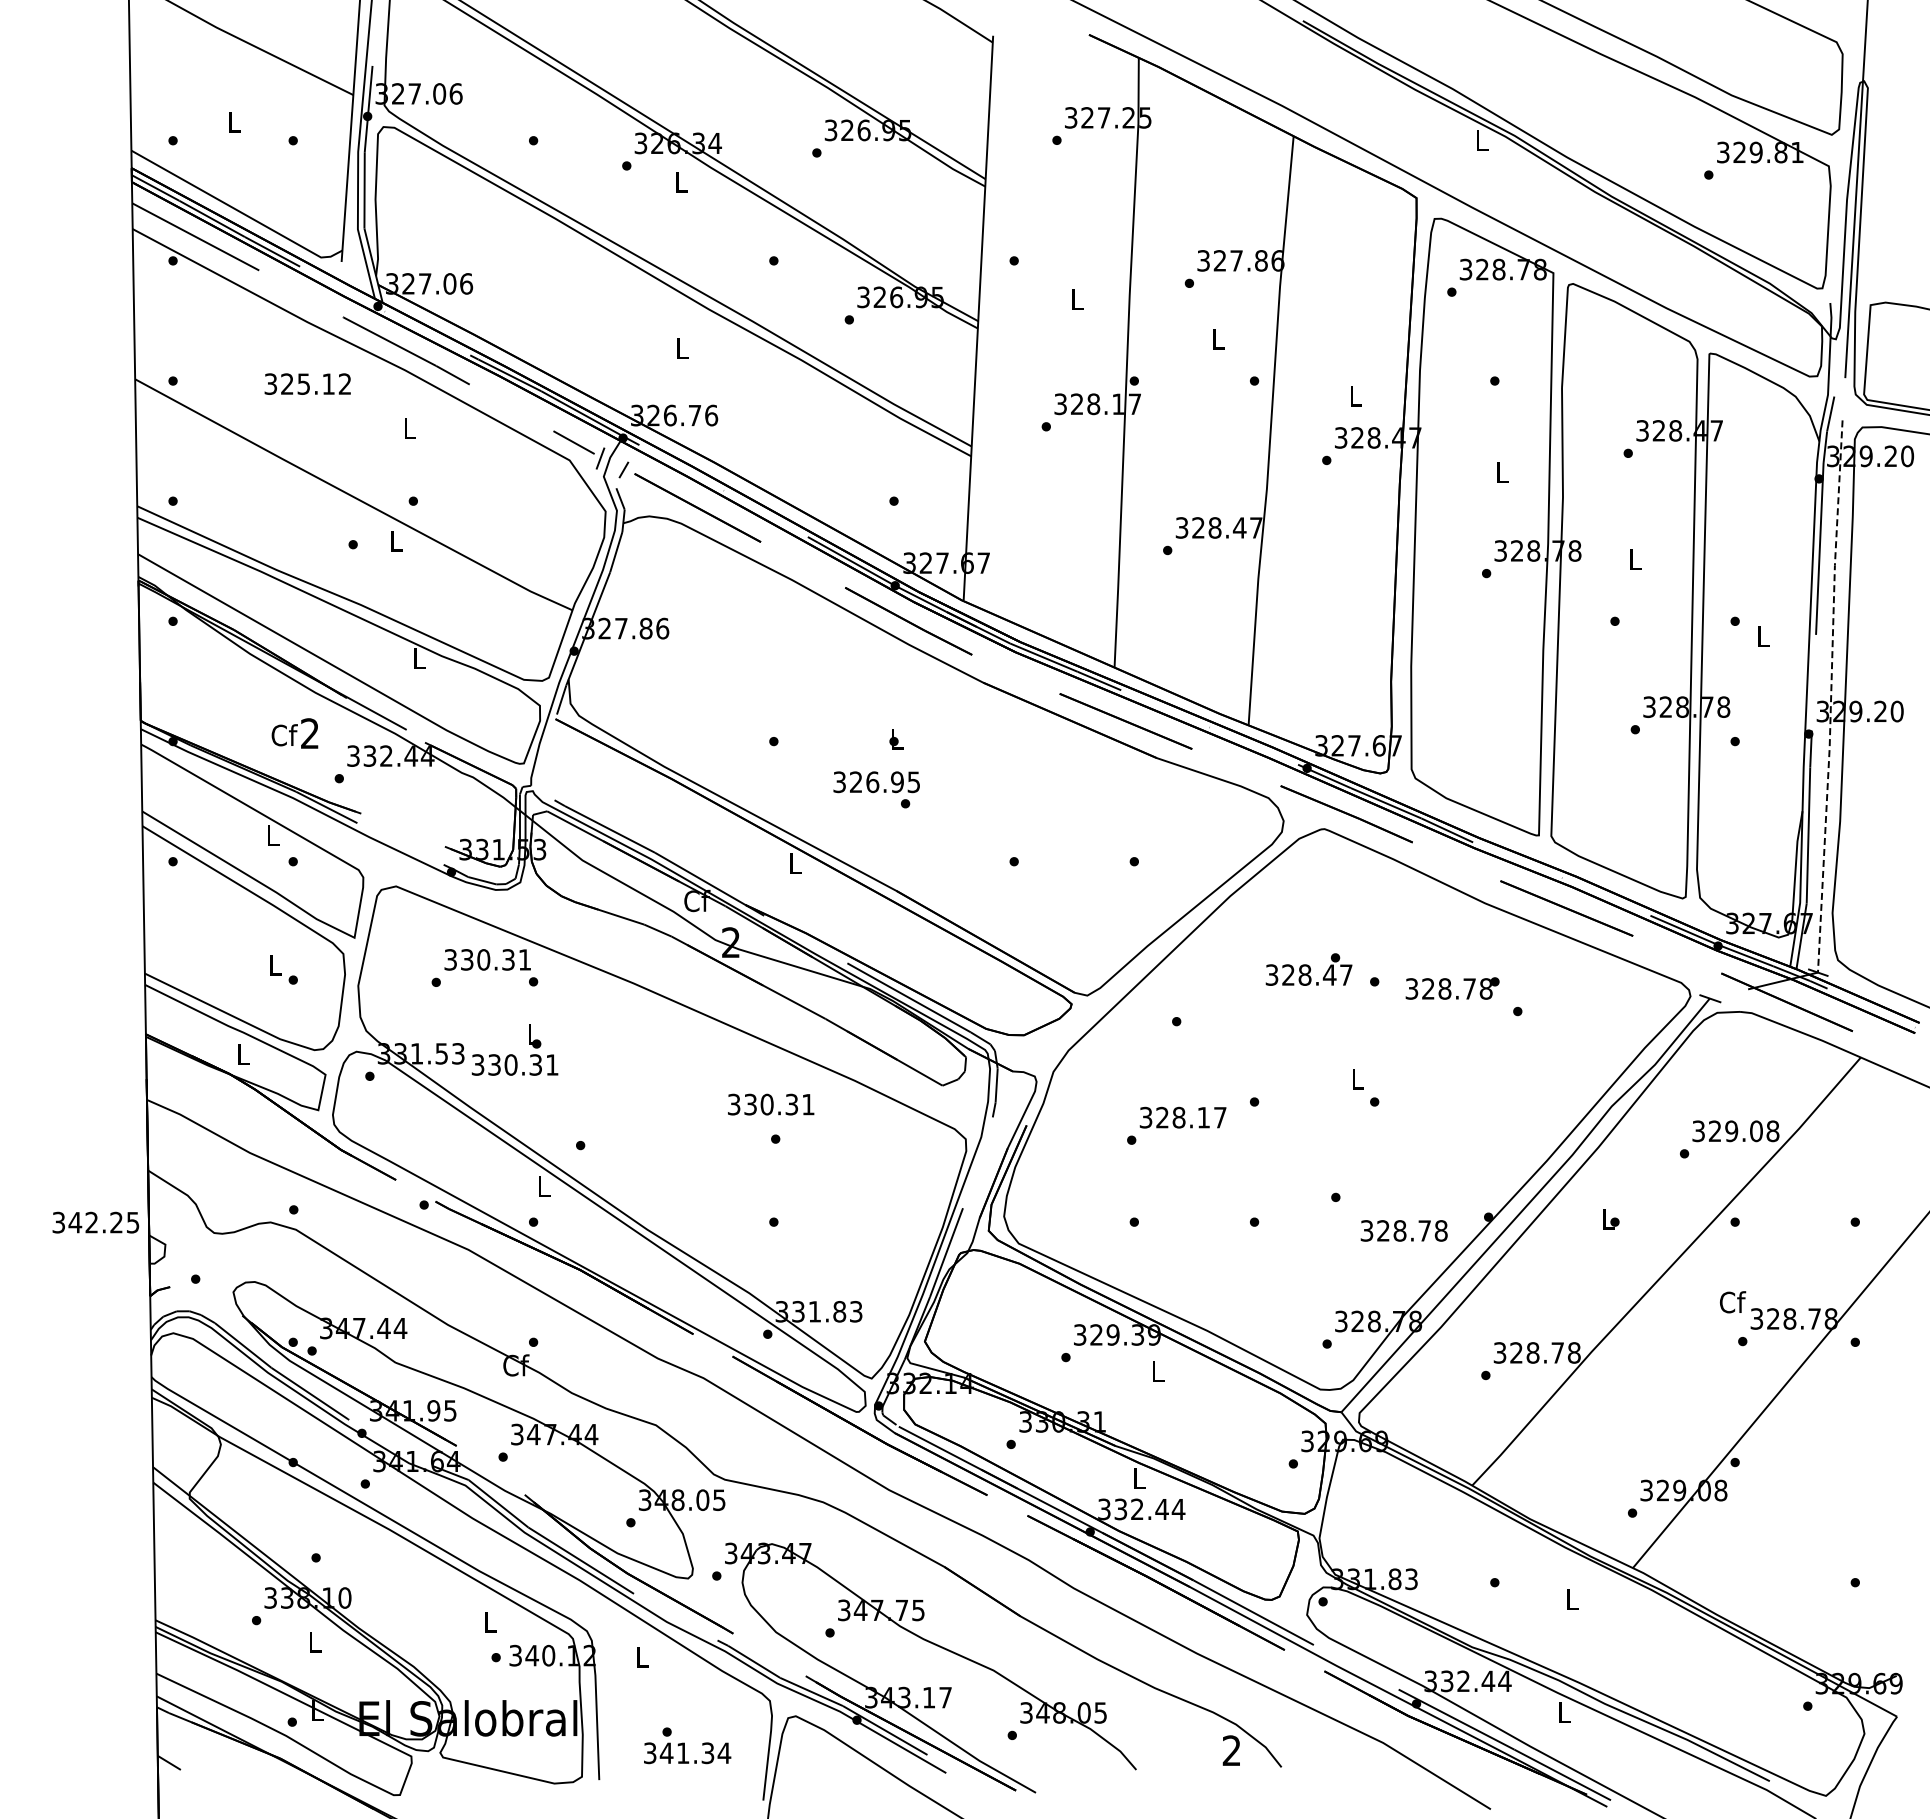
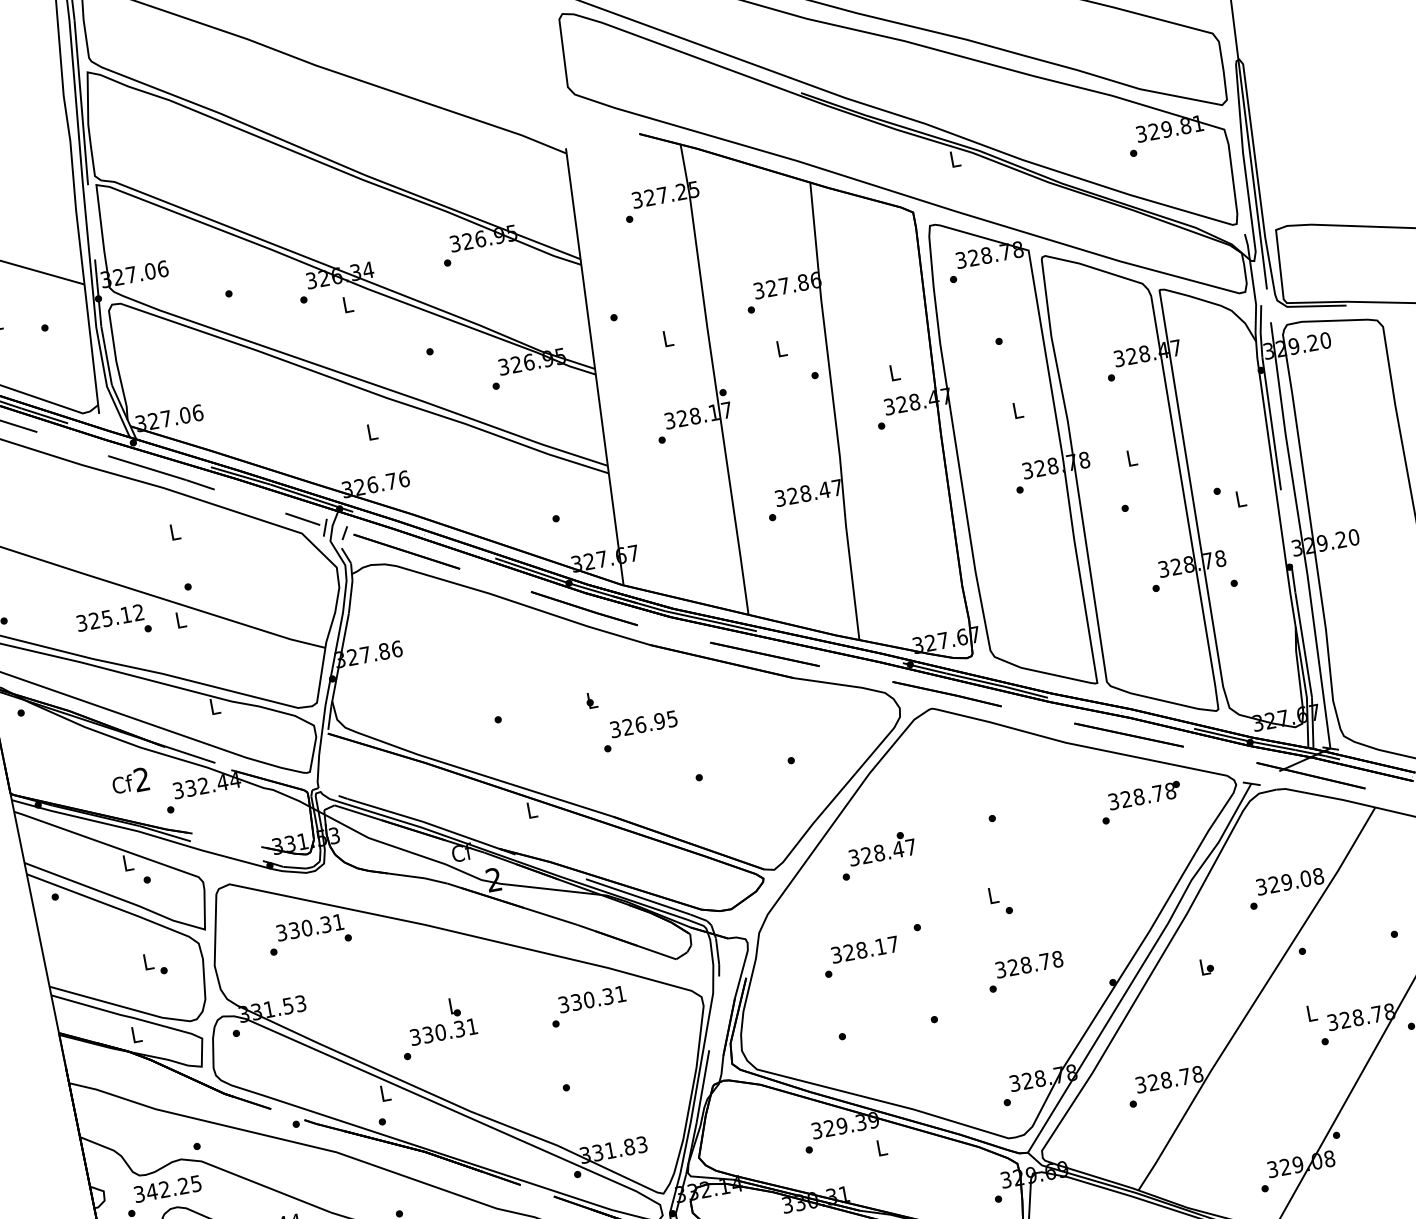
text: (307, 383) -> (109, 617), moved
line: (1831, 696) -> (1301, 535), dashed -> solid
text: (876, 782) -> (643, 724), moved
text: (1308, 969) -> (881, 848), moved
text: (1452, 988) -> (1144, 795), moved
text: (514, 1049) -> (441, 1020), moved
text: (771, 1104) -> (592, 999), moved
text: (95, 1222) -> (167, 1188), moved
text: (1403, 1230) -> (1028, 964), moved
text: (1732, 1302) -> (1311, 1013), Cf -> L

